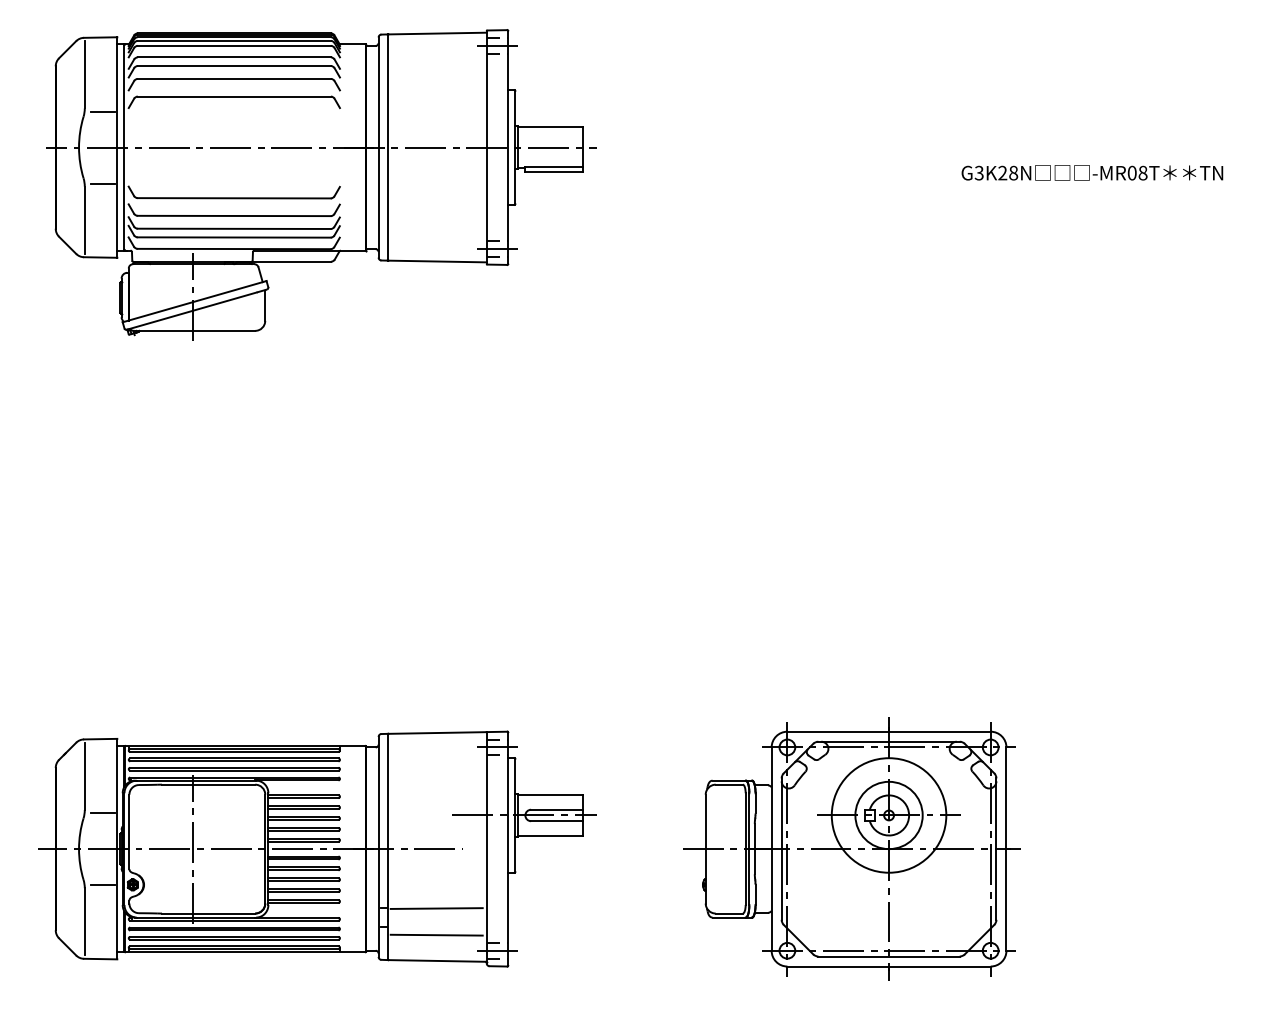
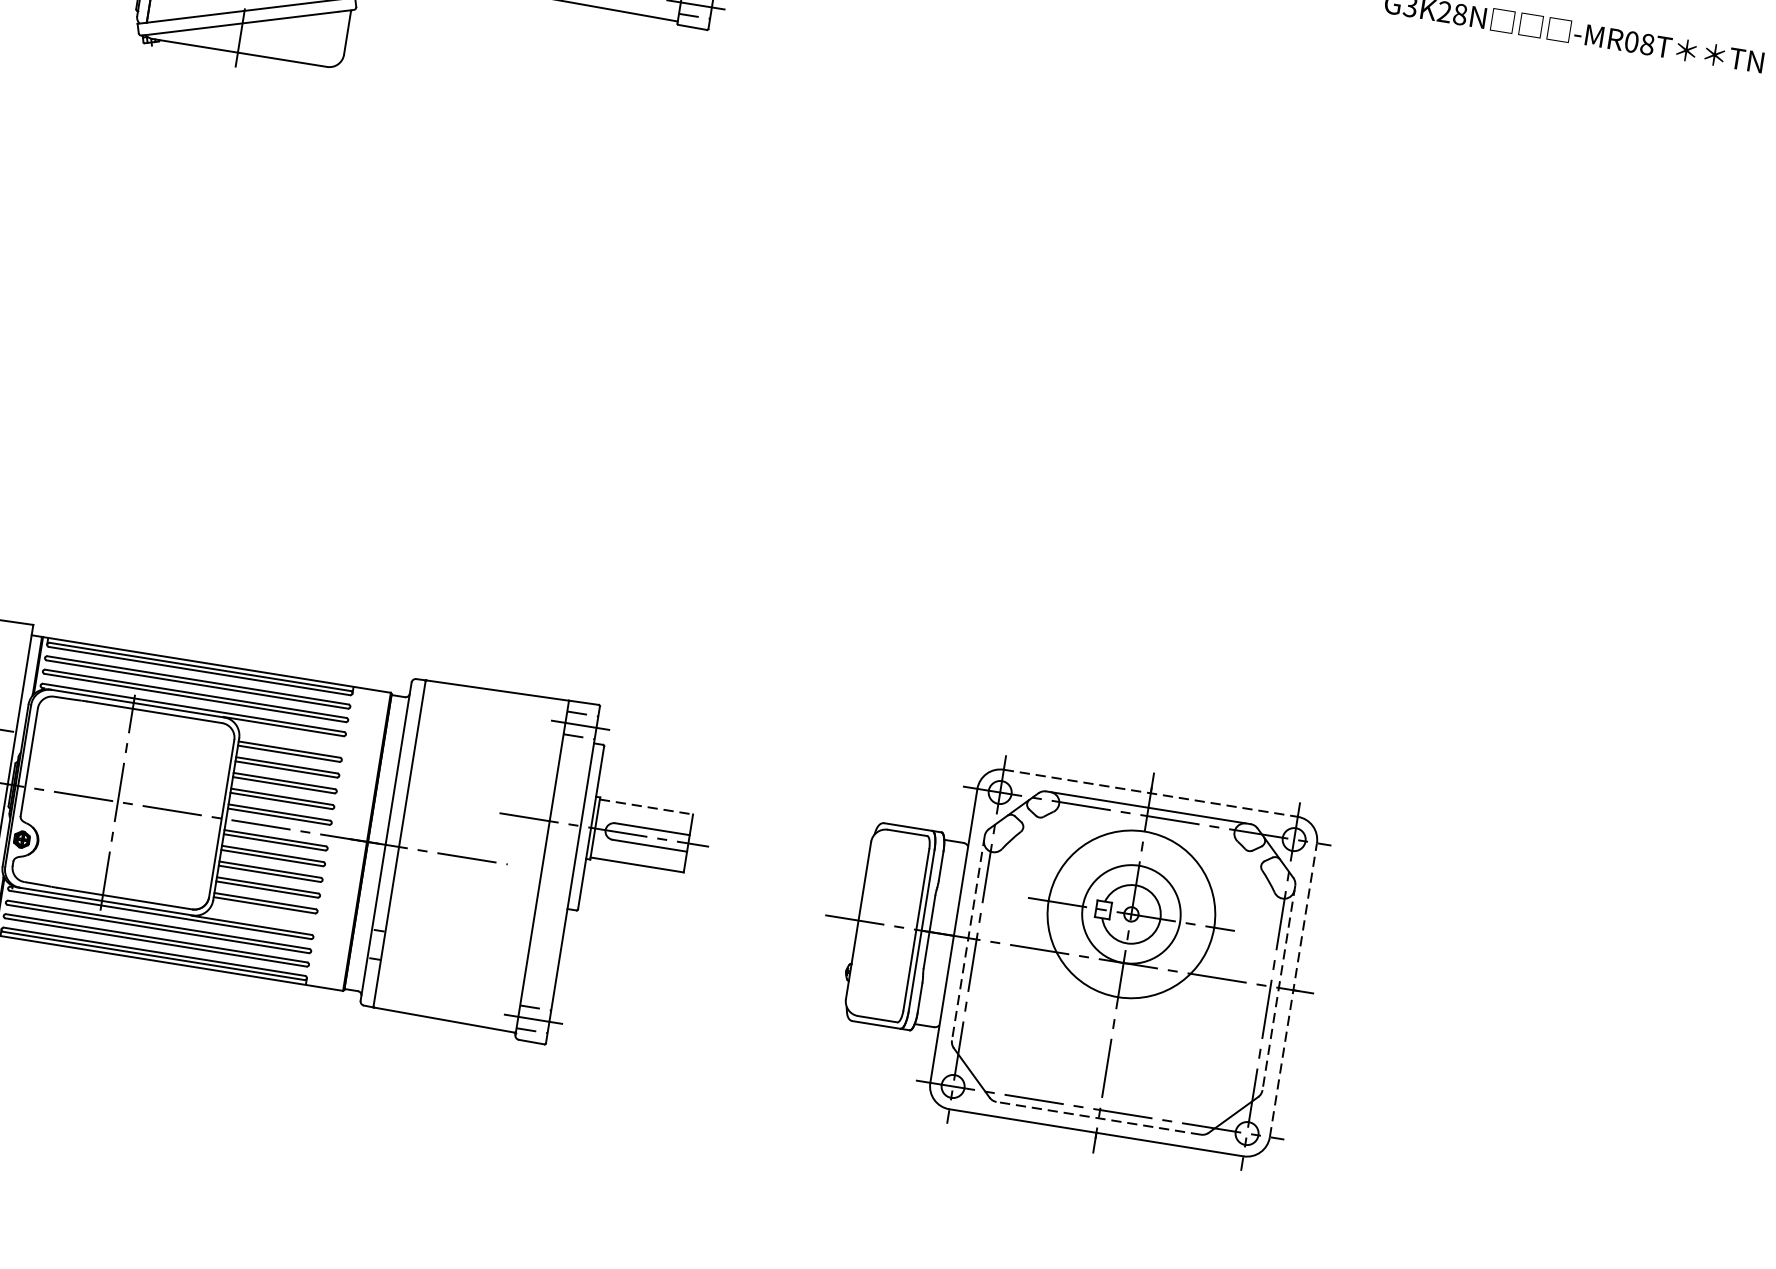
line: (889, 731) -> (1151, 793), solid -> dashed
line: (550, 795) -> (646, 807), solid -> dashed
line: (781, 849) -> (968, 938), solid -> dashed
line: (996, 849) -> (1278, 988), solid -> dashed
line: (1006, 849) -> (1293, 990), solid -> dashed
line: (436, 908) -> (455, 944), removed
line: (436, 934) -> (449, 981), removed
line: (889, 956) -> (1099, 1118), solid -> dashed

